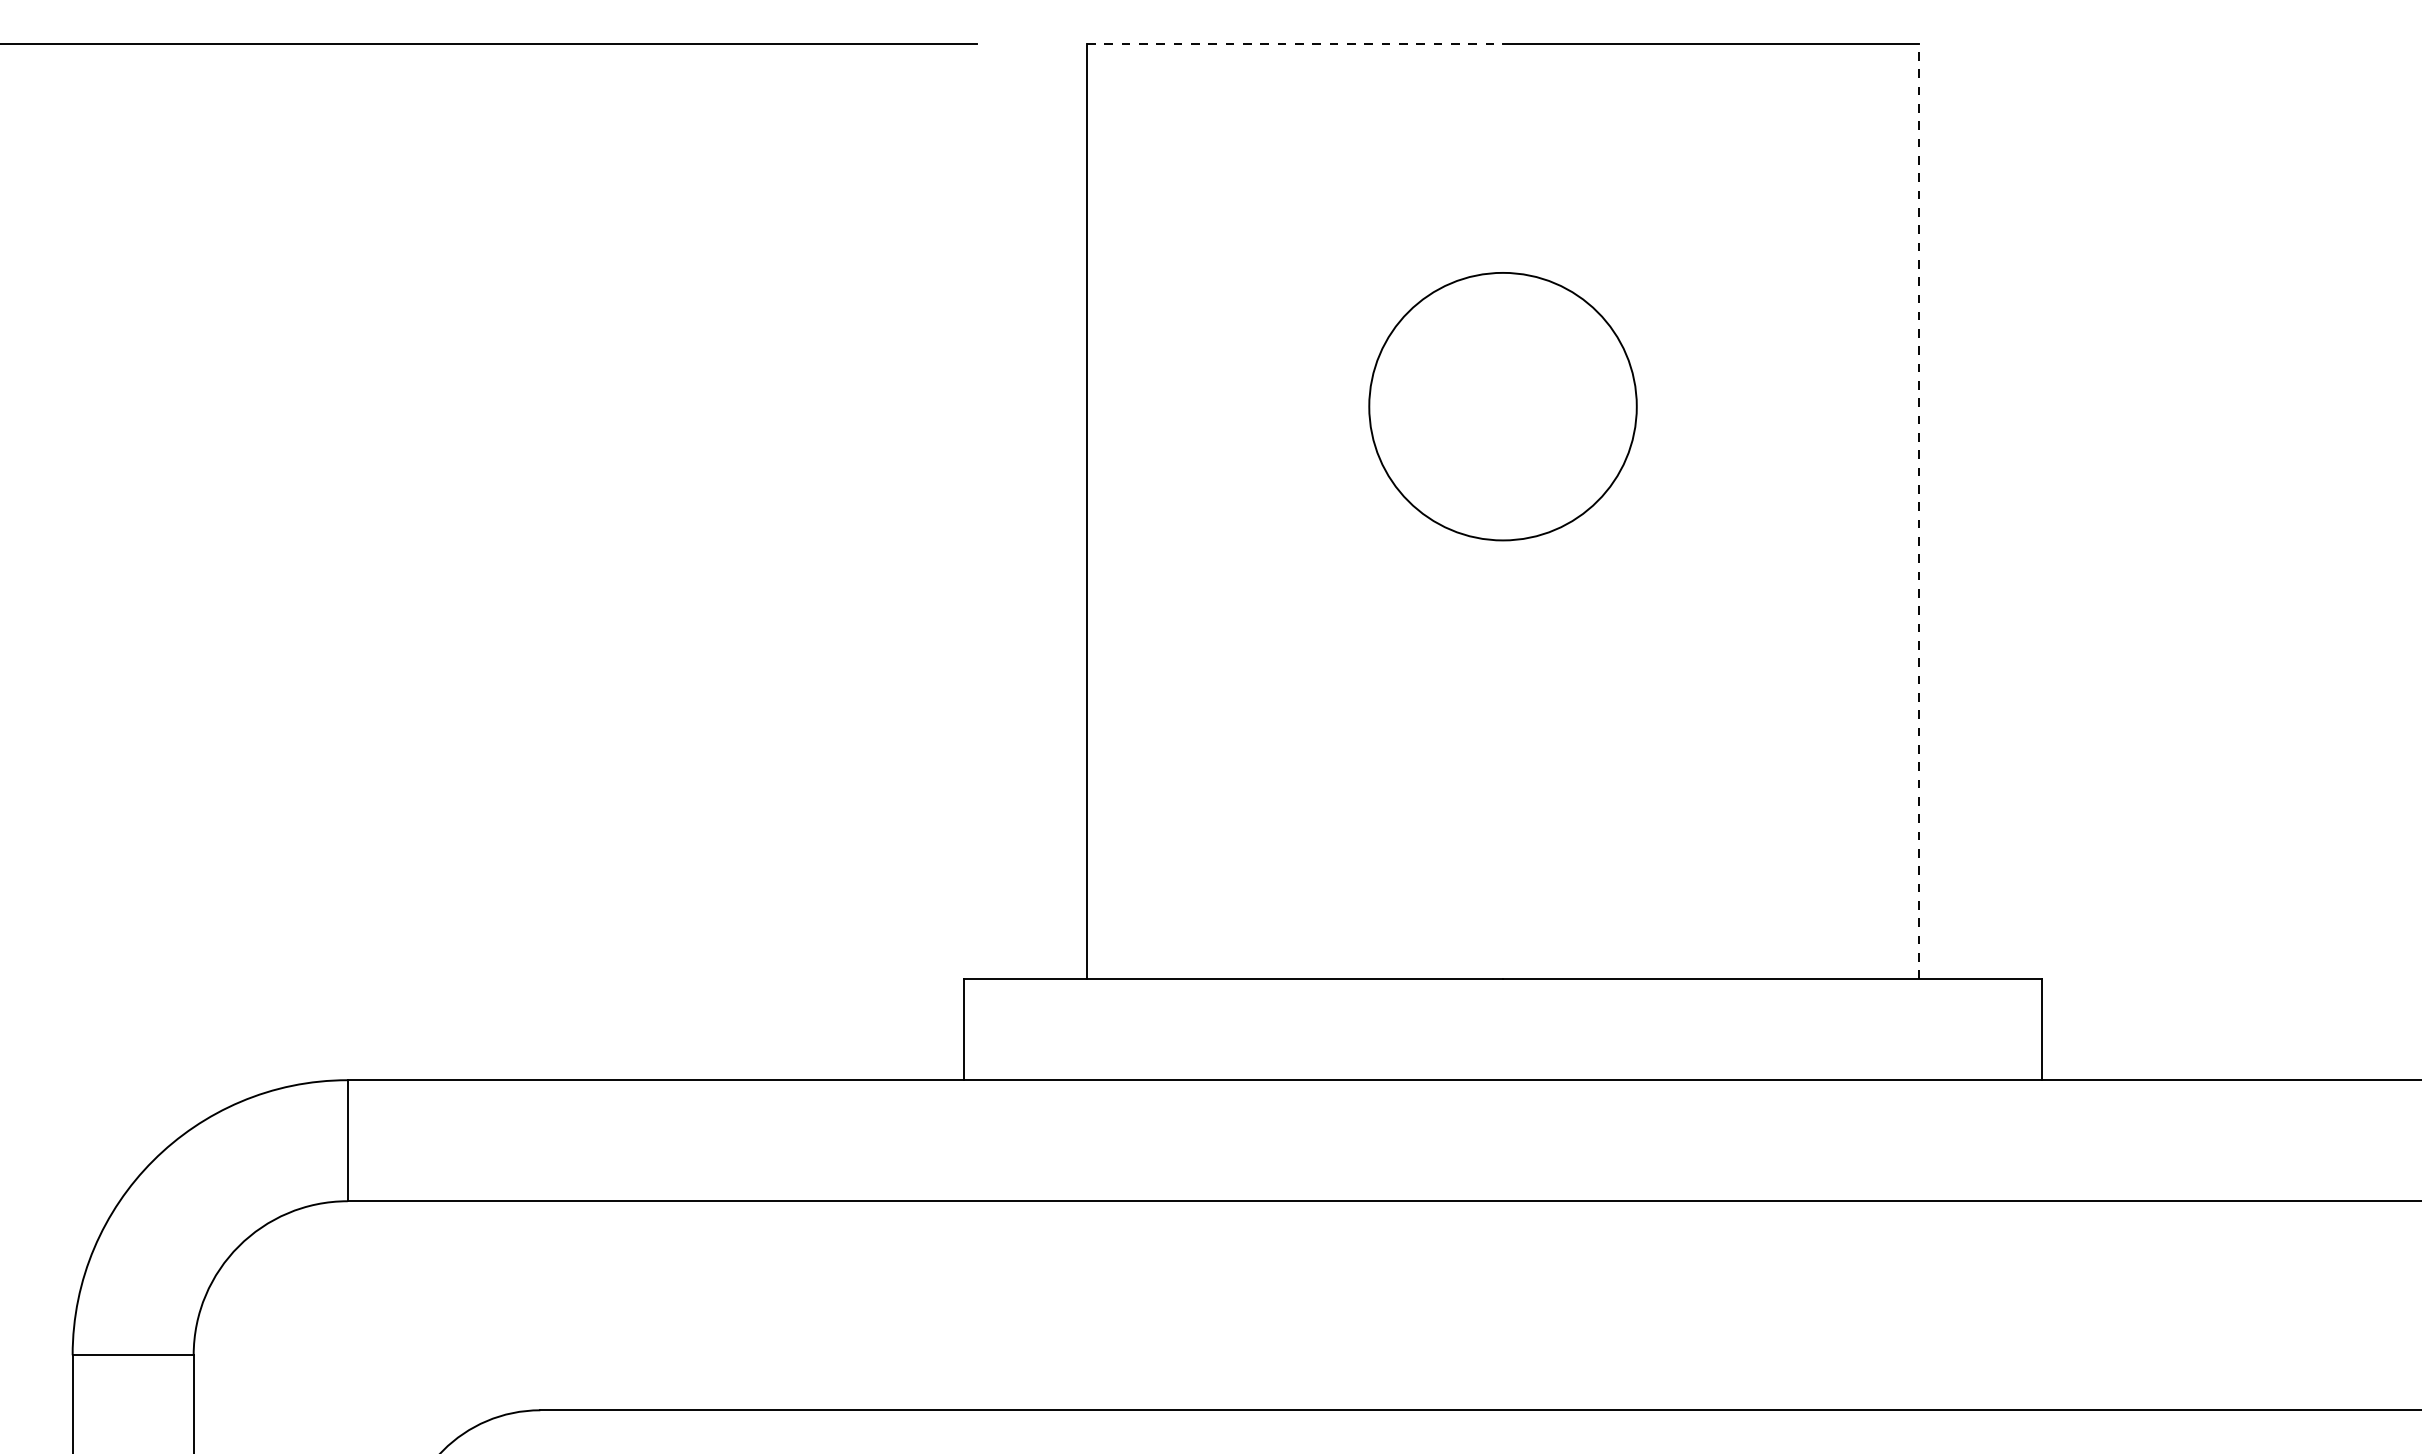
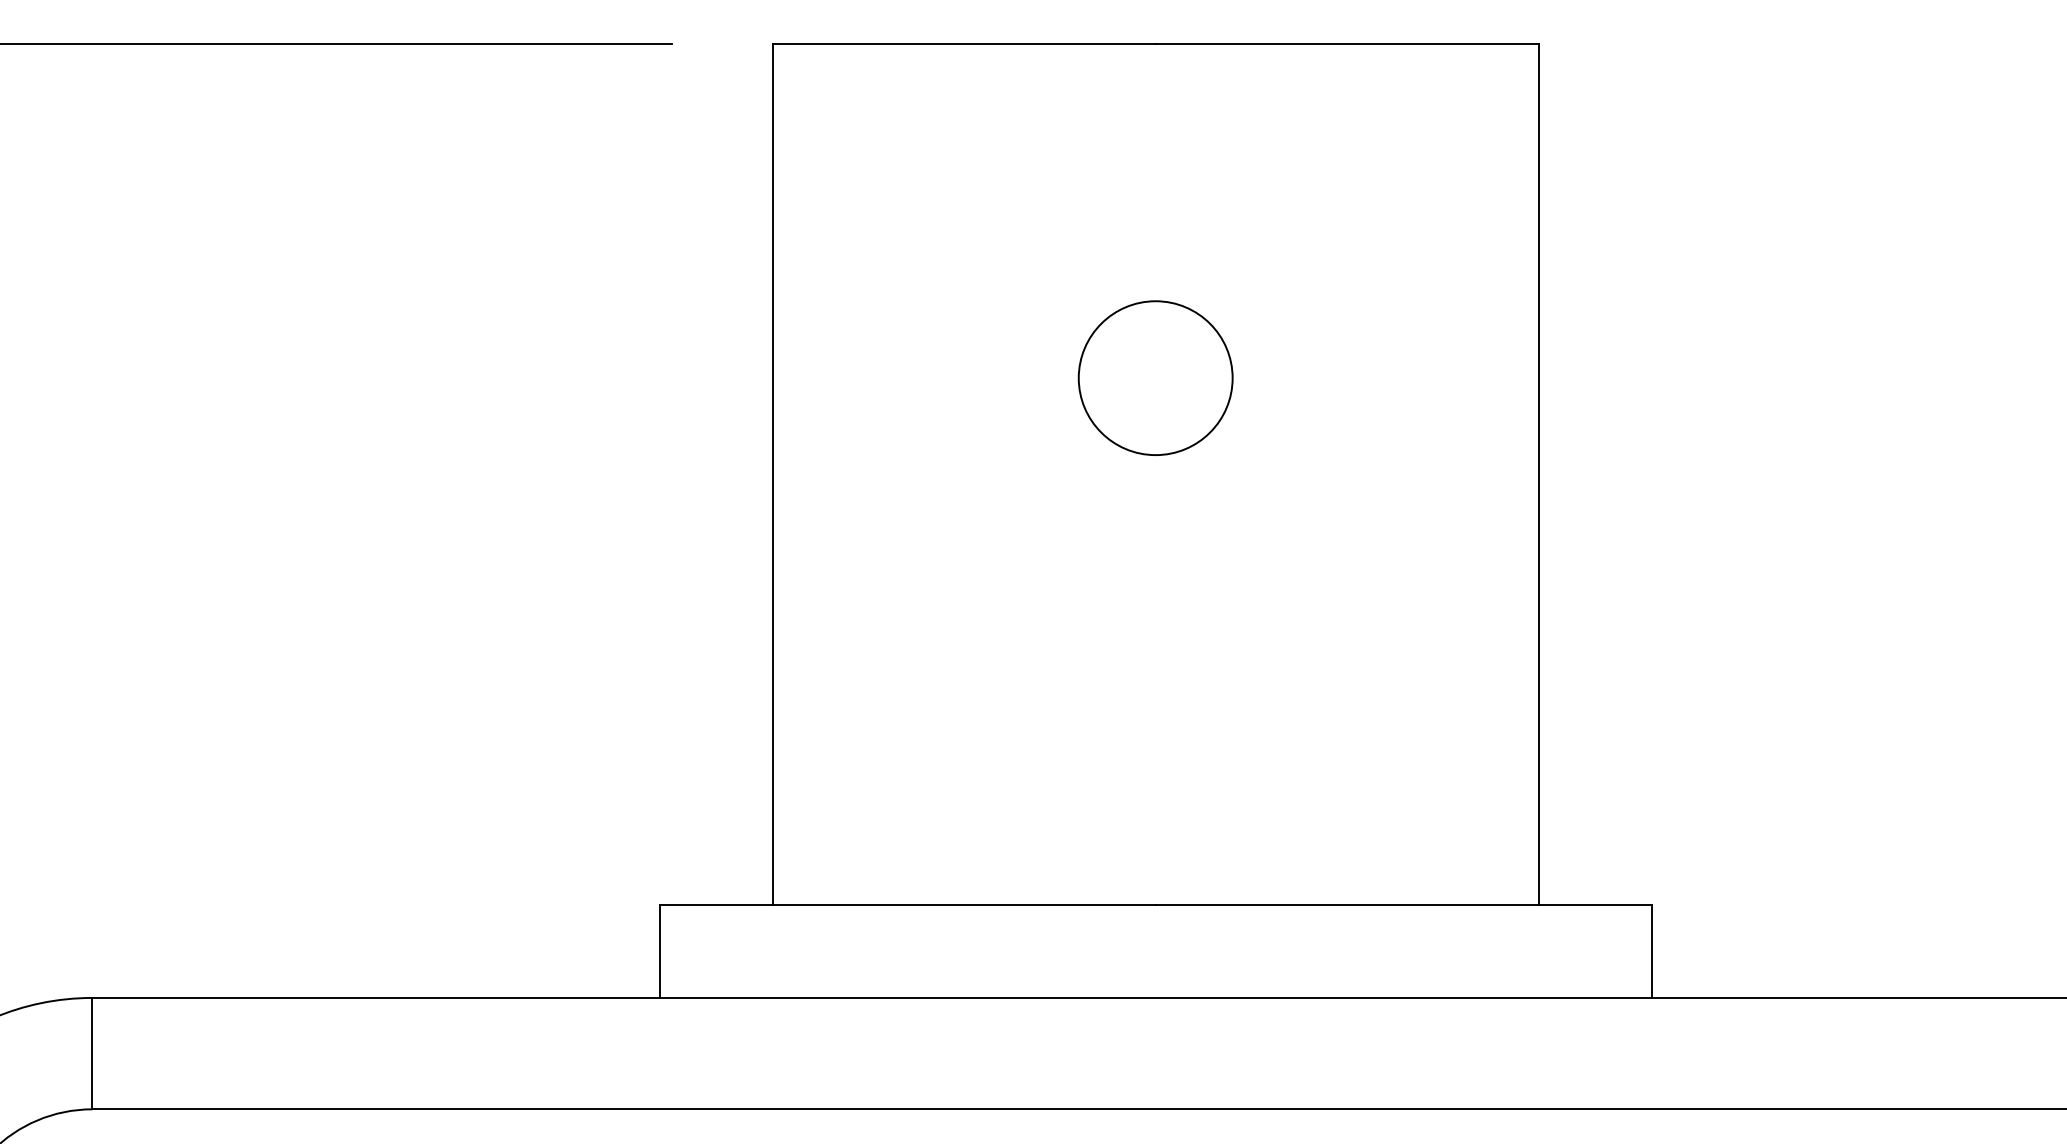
line: (1295, 43) -> (964, 43), dashed -> solid
circle: (1502, 406) -> (1155, 377), size x0.62
line: (1918, 511) -> (1538, 474), dashed -> solid

